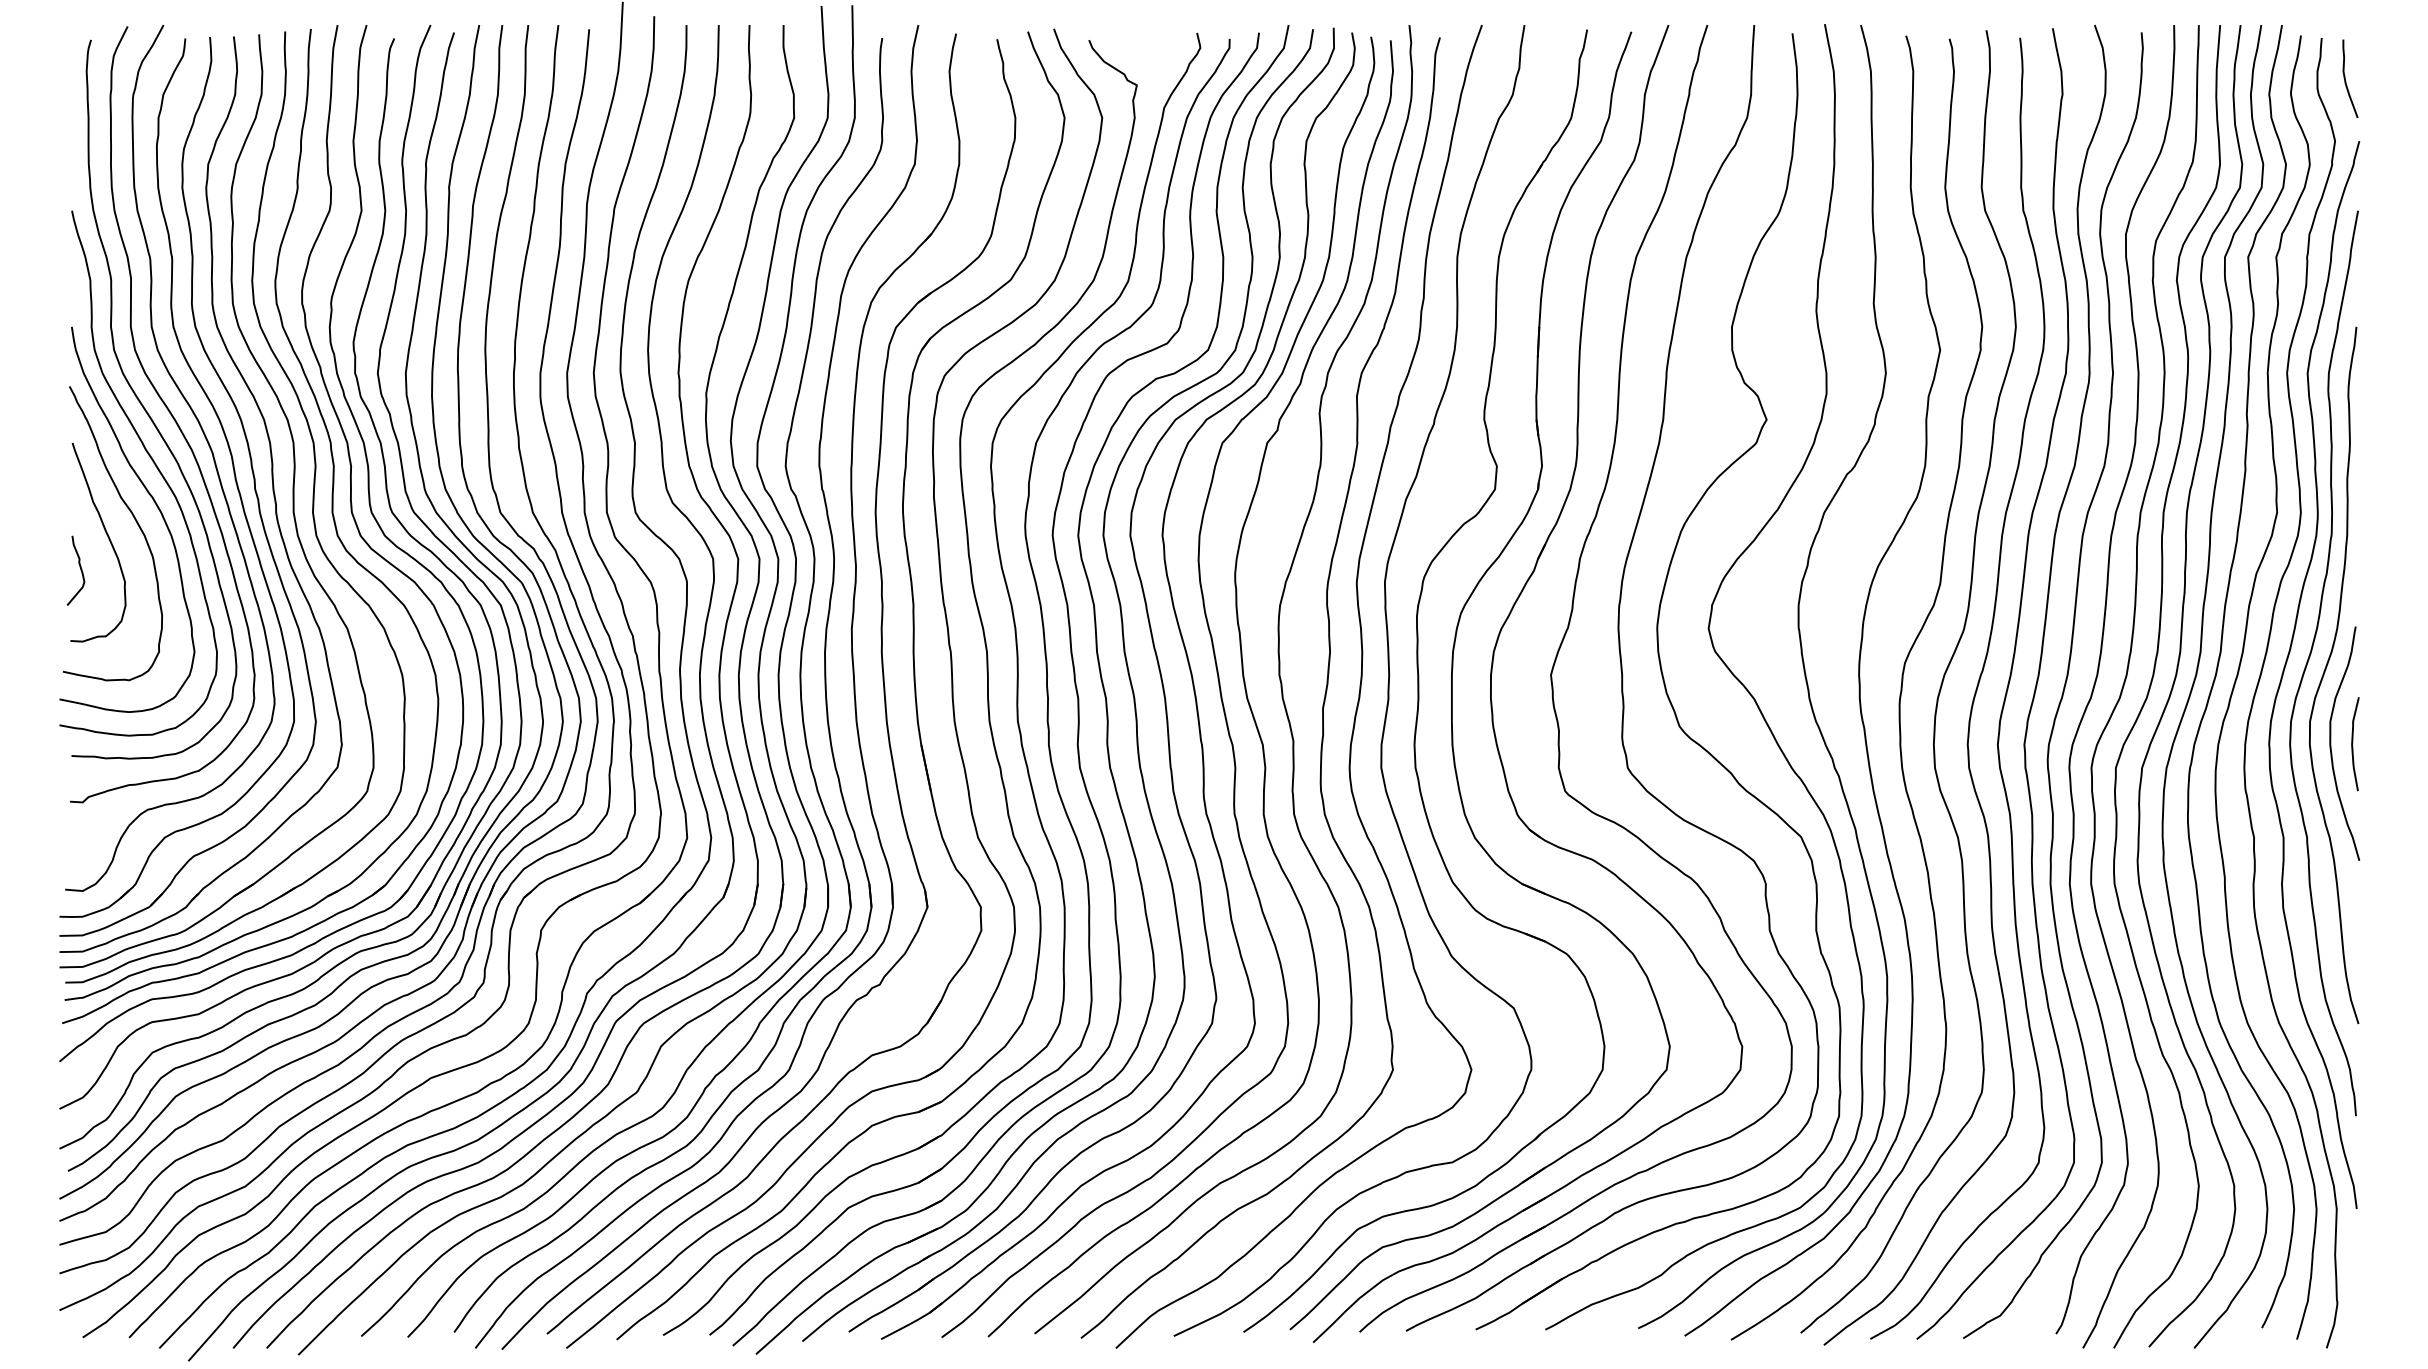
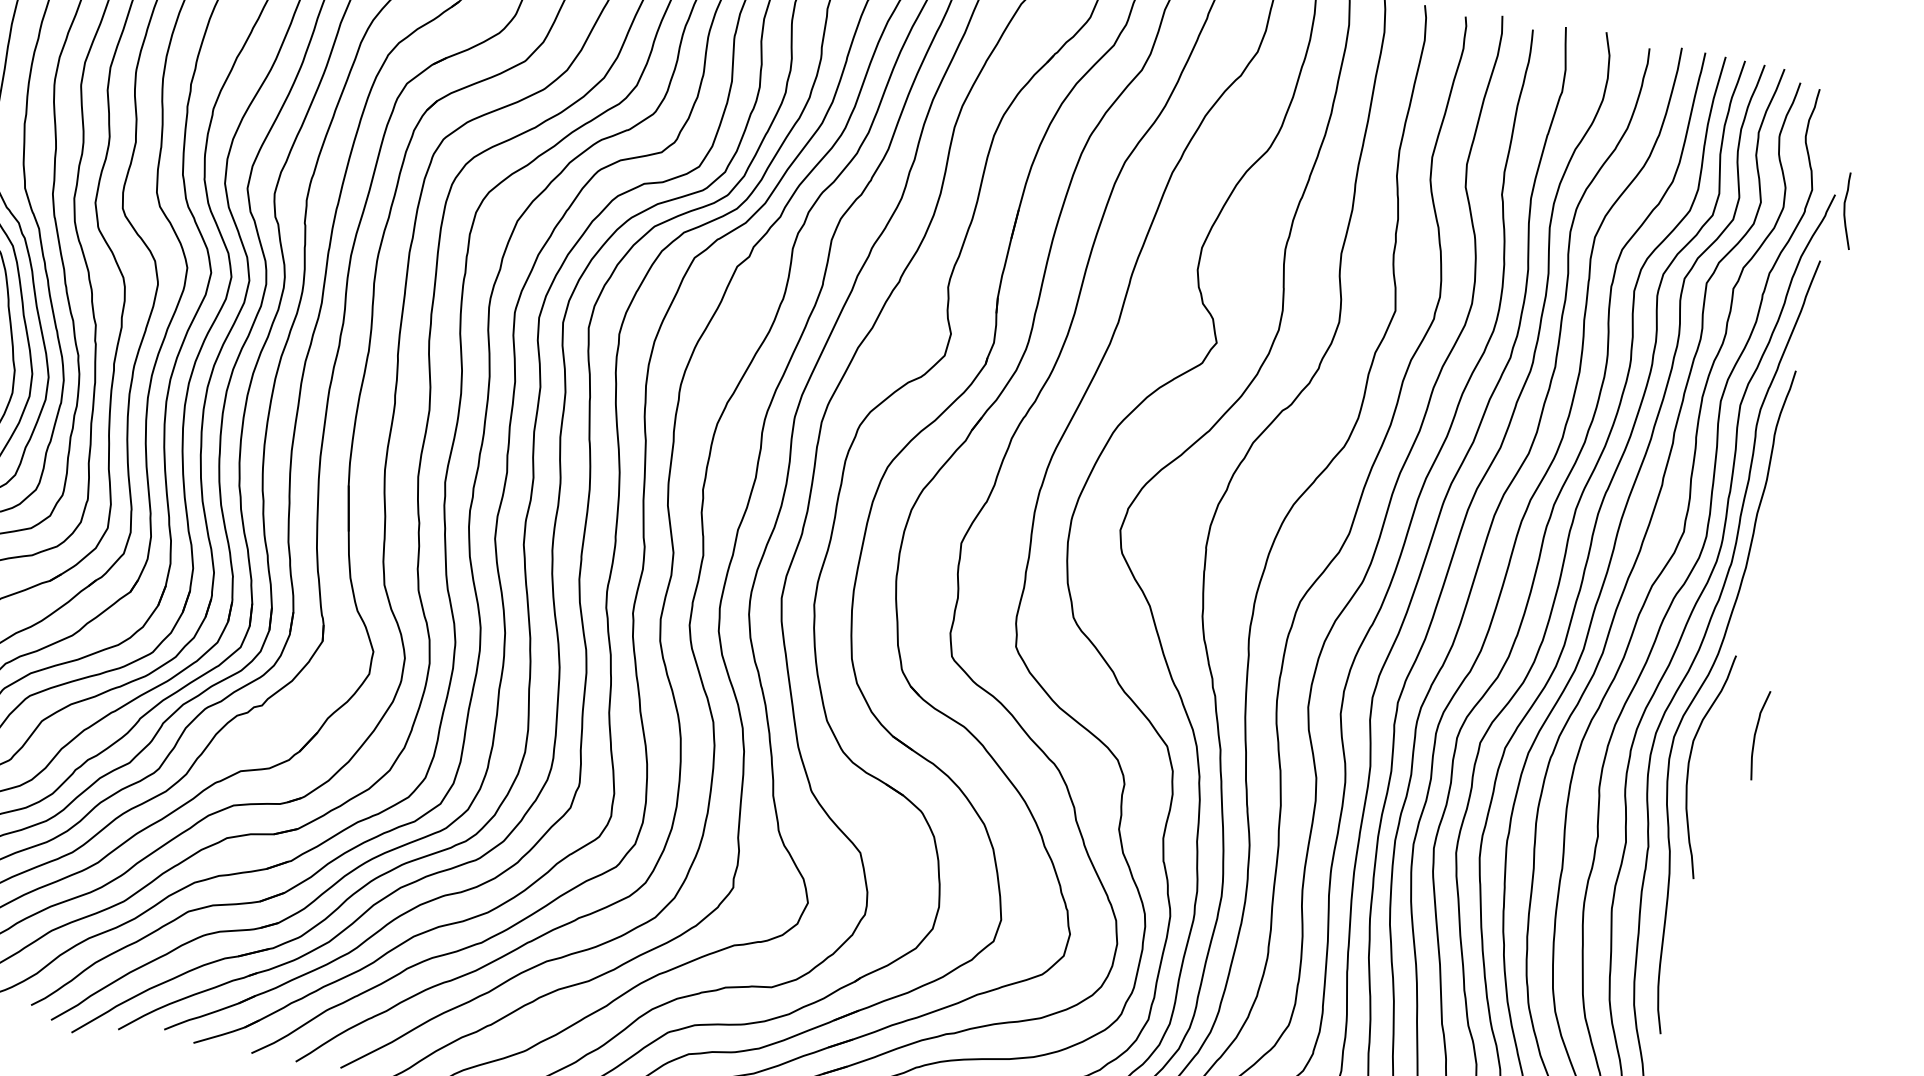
curve: (2345, 78) -> (1845, 209), moved
curve: (2353, 743) -> (1756, 734), moved

